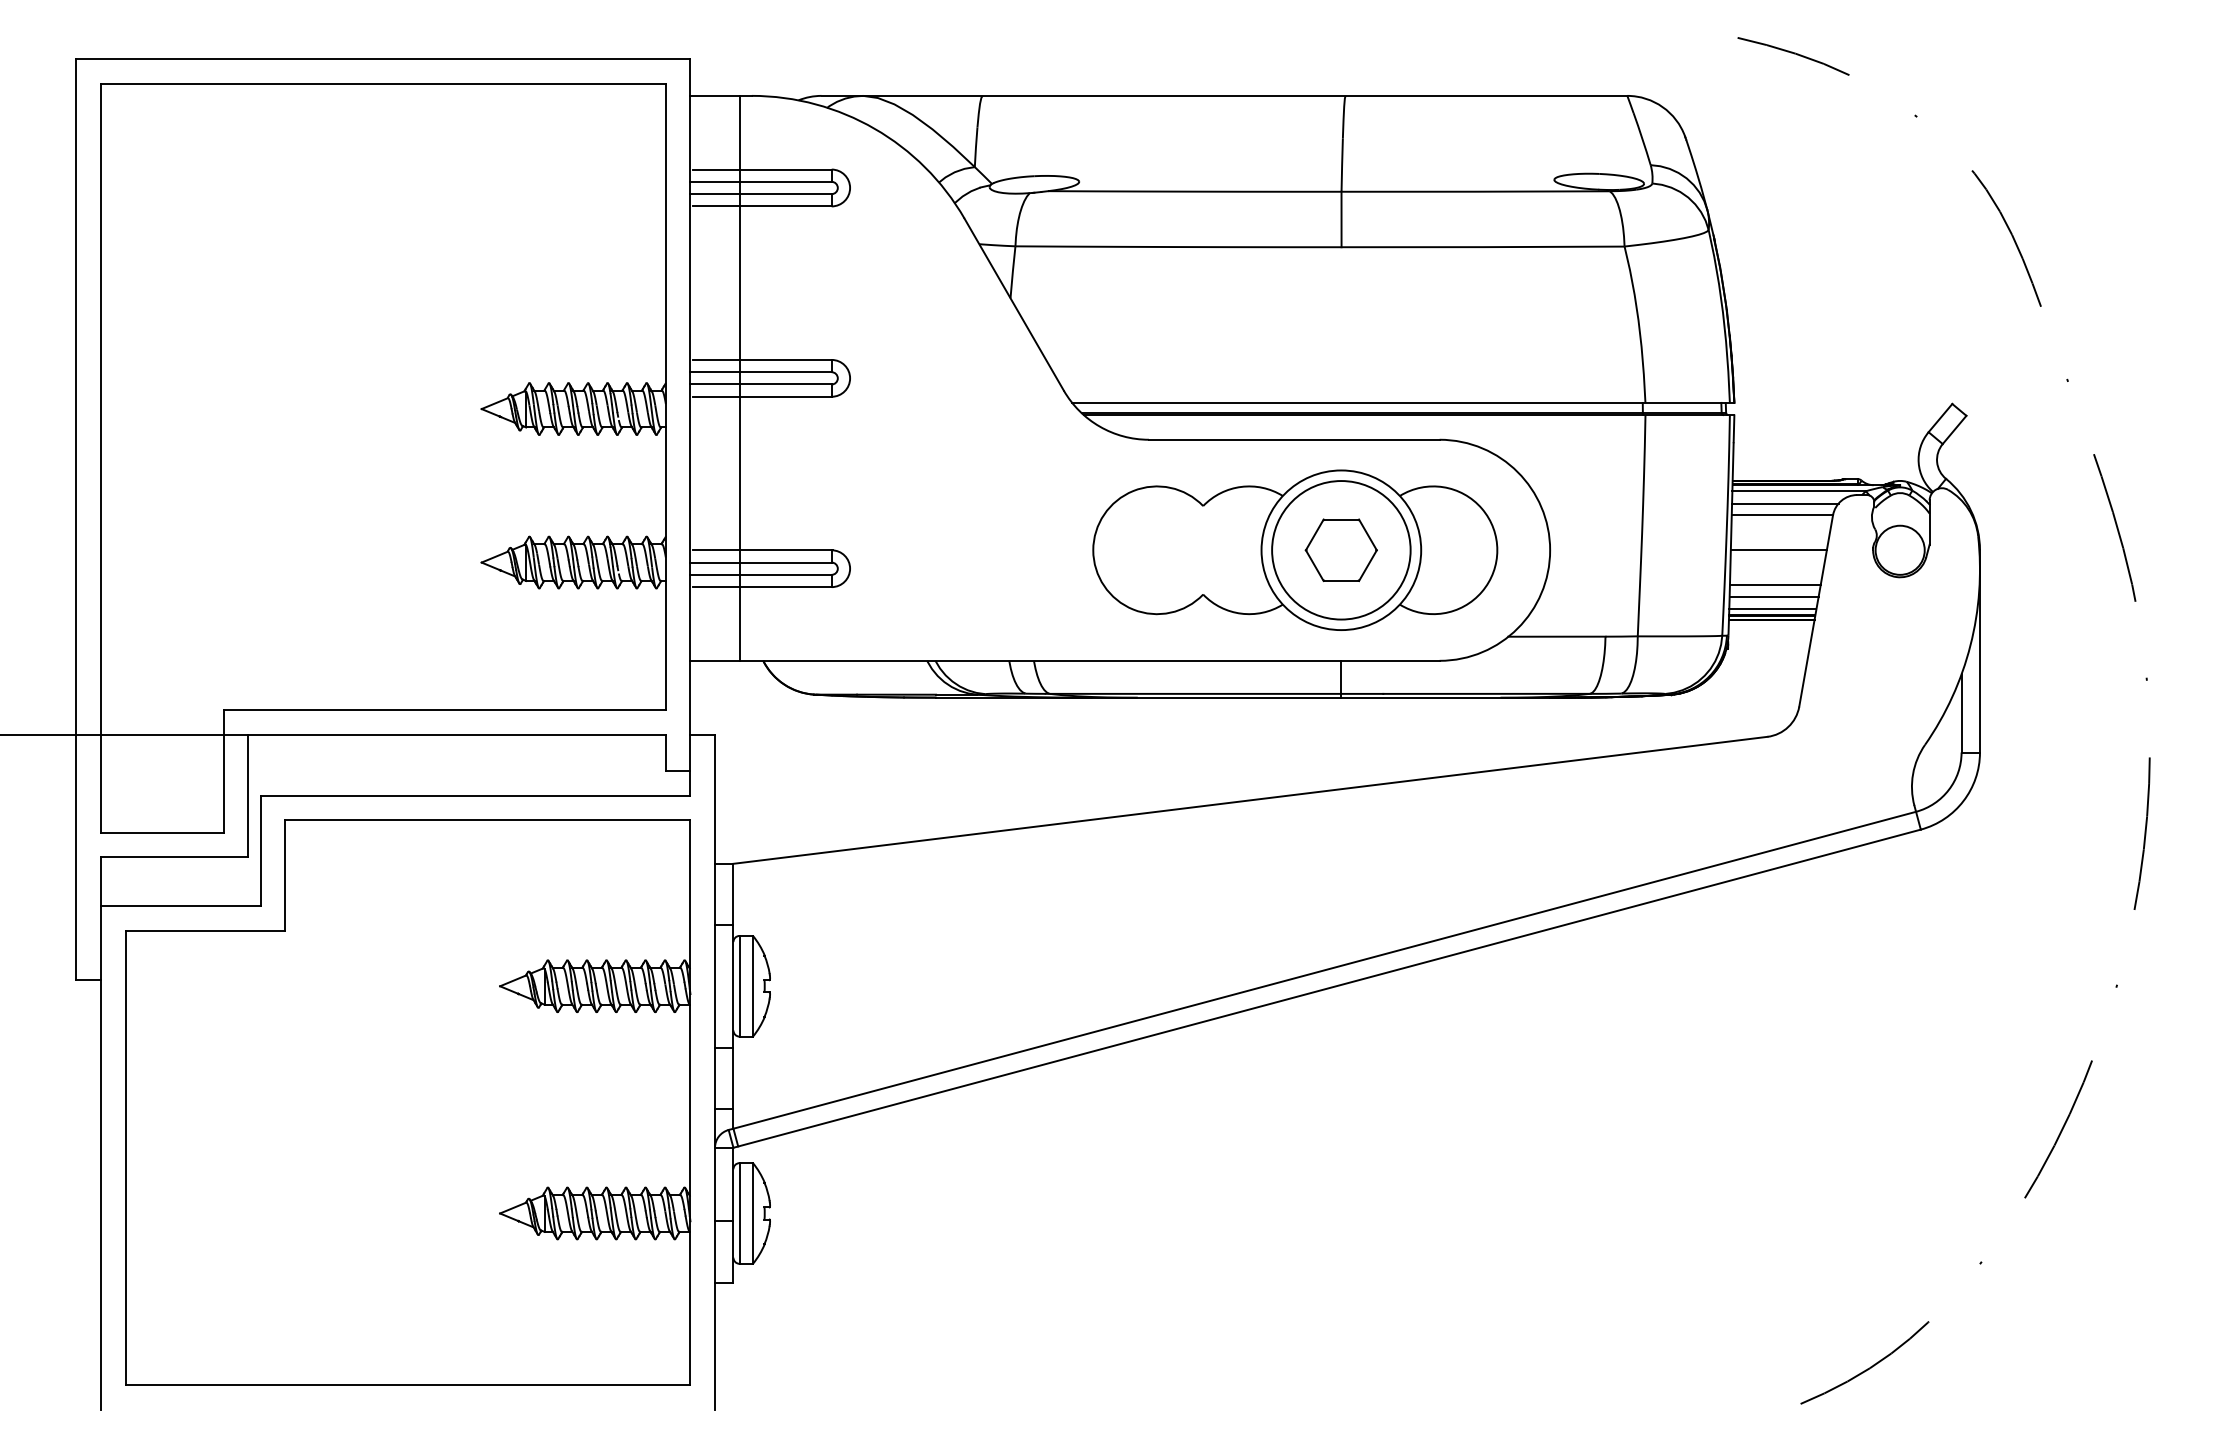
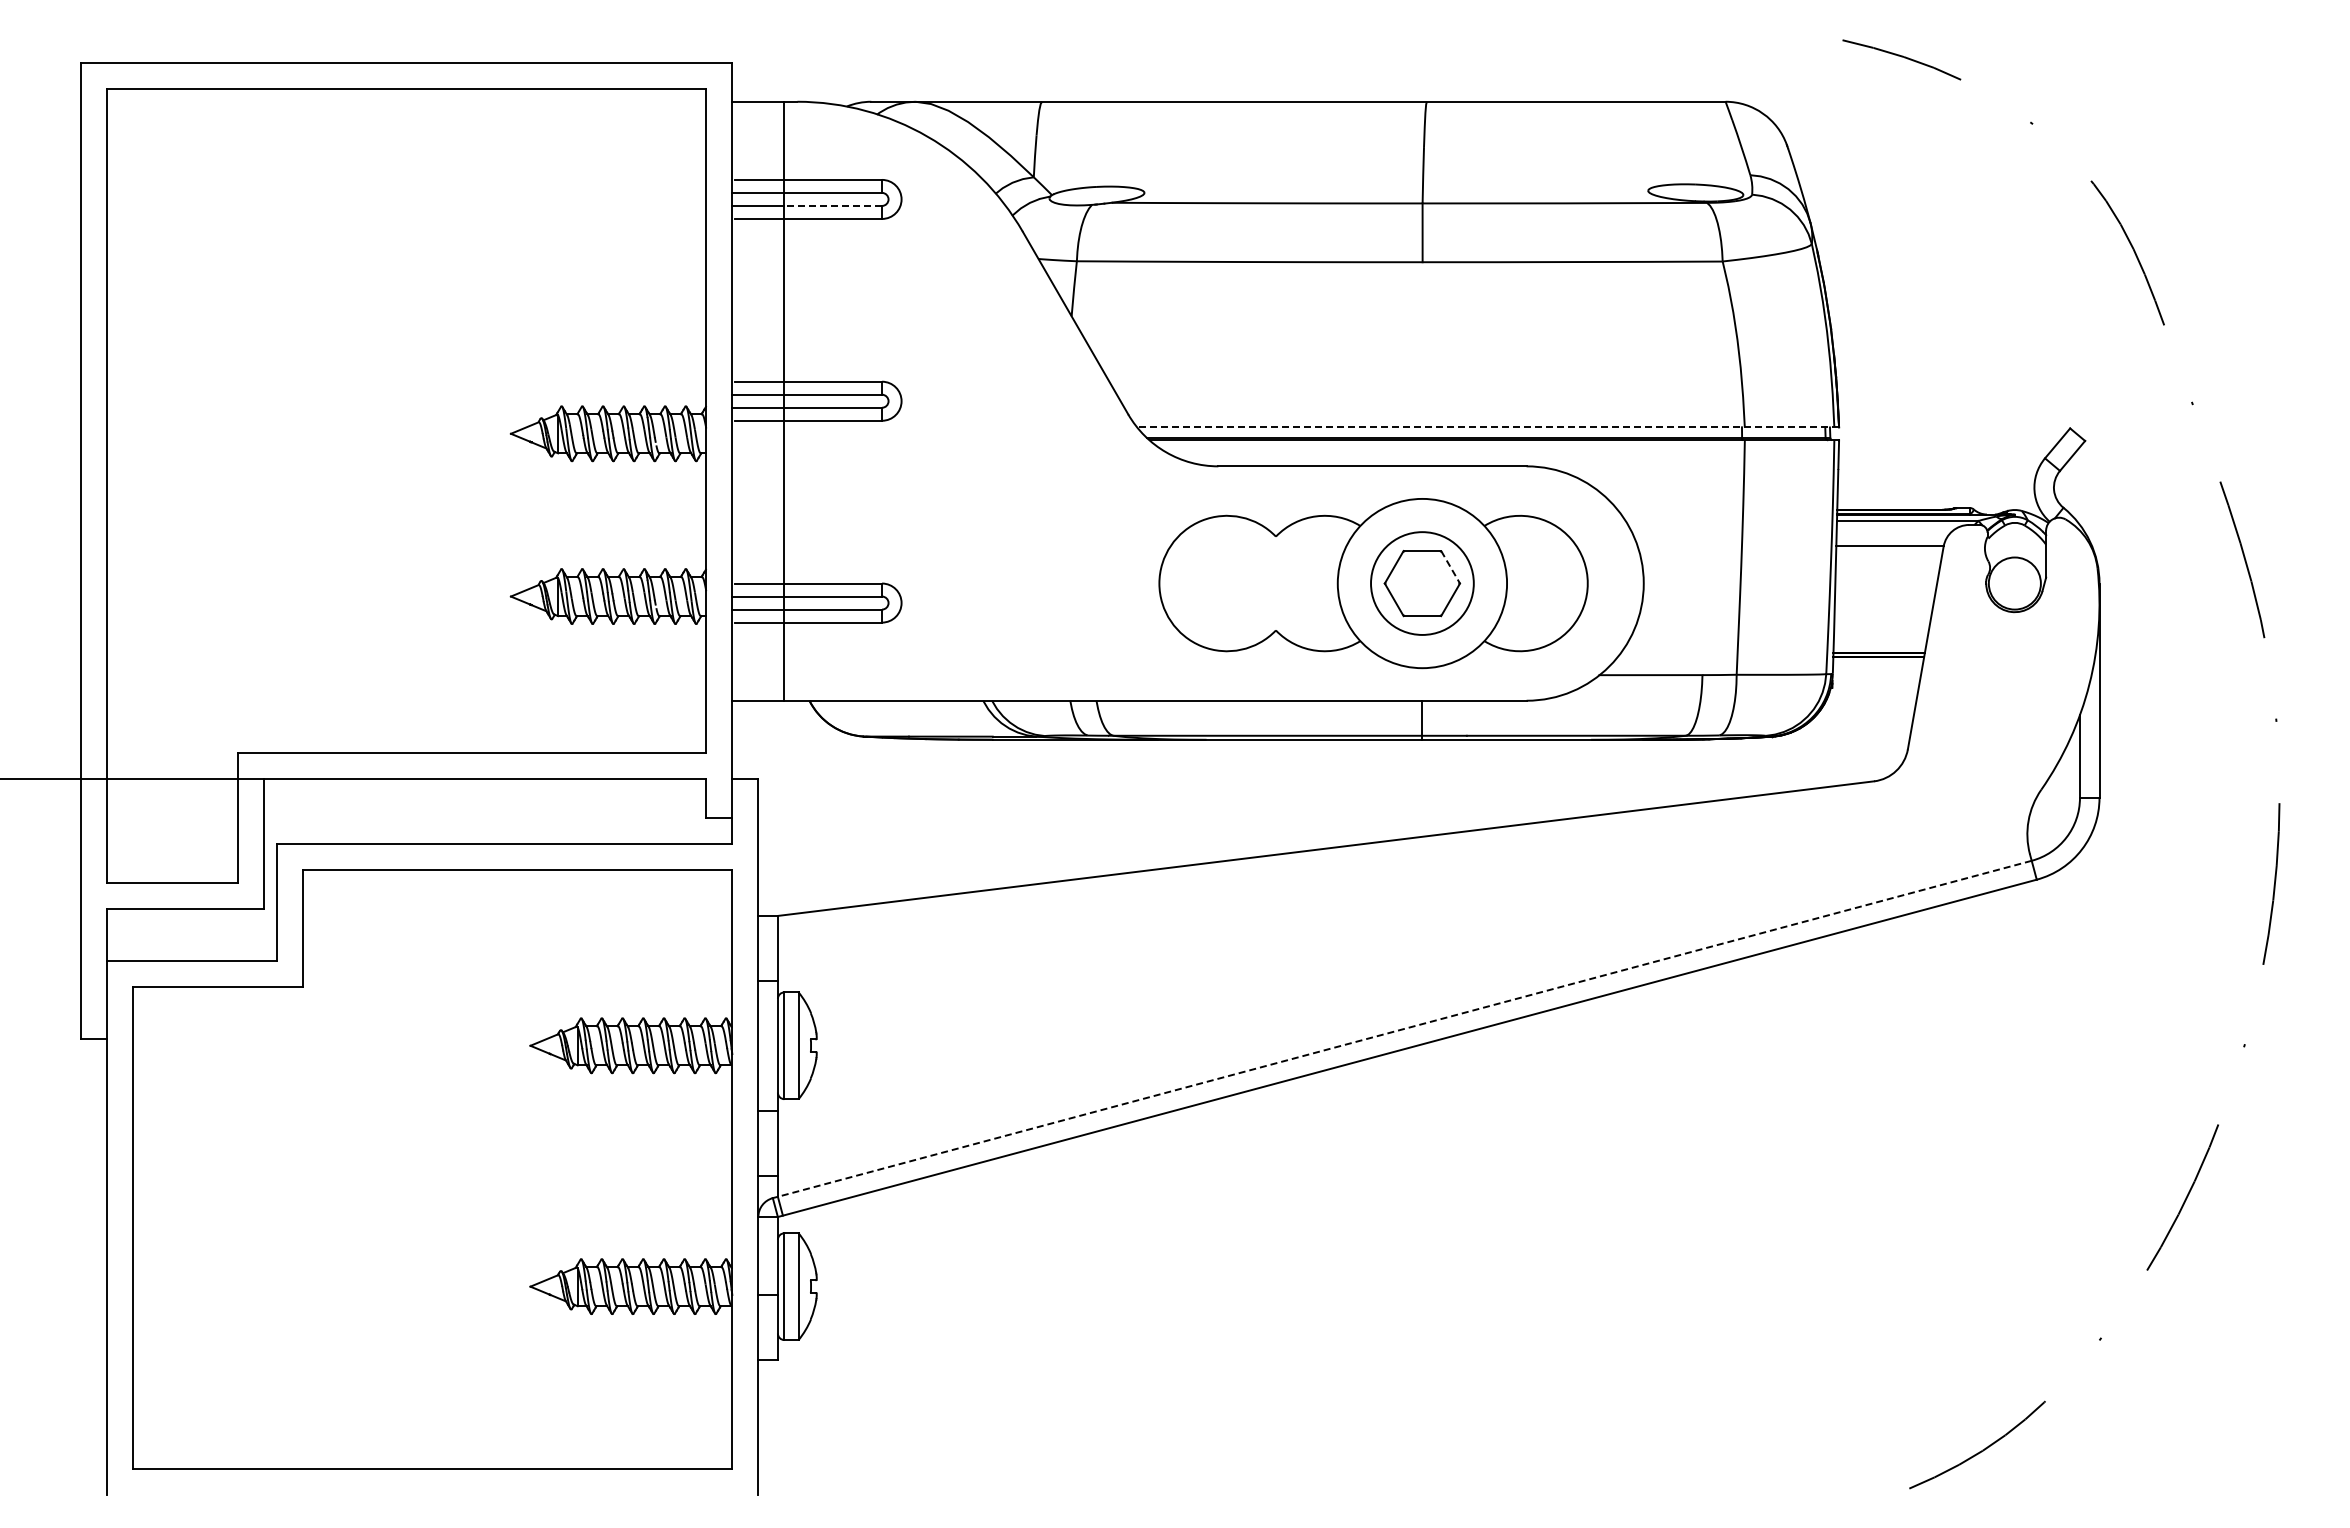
line: (785, 193) -> (833, 205), solid -> dashed
line: (1402, 403) -> (1487, 427), solid -> dashed
line: (1784, 503) -> (1892, 533), removed
line: (1367, 535) -> (1450, 567), solid -> dashed
circle: (1340, 550) -> (1421, 583), size x0.7
line: (1779, 550) -> (1886, 583), removed
line: (1775, 585) -> (1882, 620), removed
line: (1774, 597) -> (1881, 633), removed
line: (1772, 609) -> (1879, 646), removed
line: (1324, 969) -> (1404, 1028), solid -> dashed

